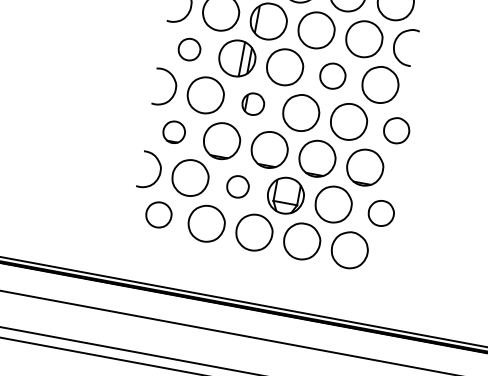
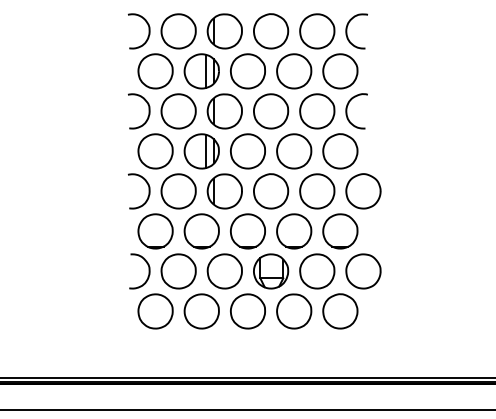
part: (189, 49) -> (155, 151), size x1.67
part: (333, 76) -> (294, 151), size x1.43
part: (253, 104) -> (224, 191), size x1.67
part: (396, 130) -> (363, 191), size x1.43
part: (174, 132) -> (155, 231), size x1.67
part: (237, 186) -> (224, 271), size x1.67
part: (381, 213) -> (363, 271), size x1.43
part: (158, 214) -> (155, 311), size x1.43

